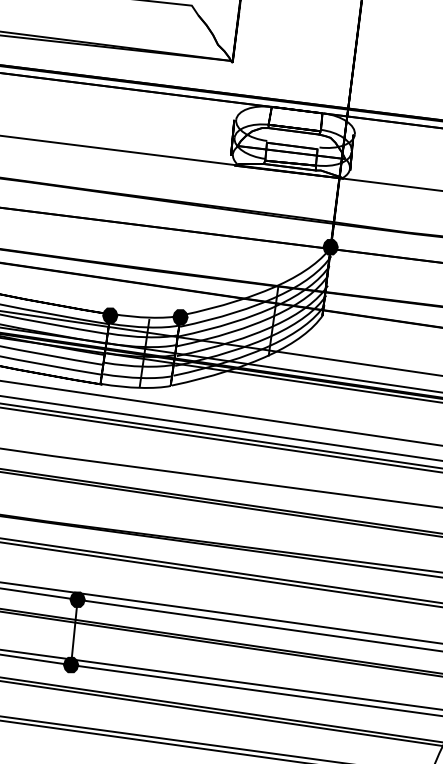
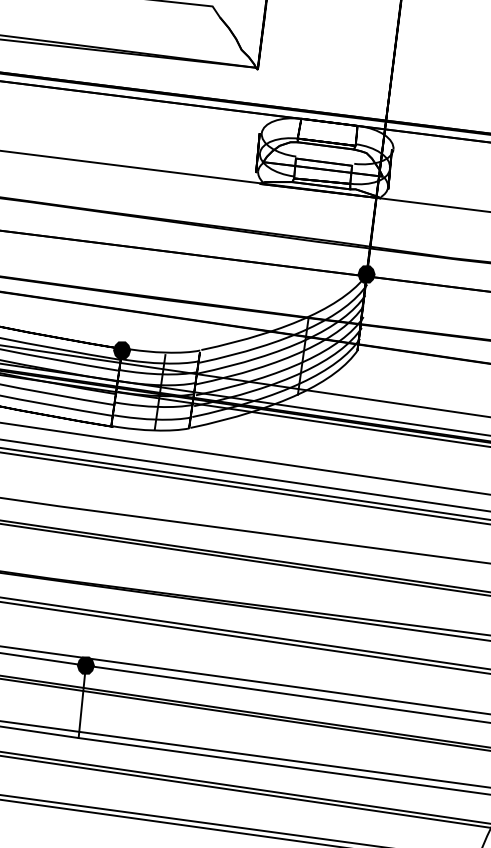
fill: (180, 317) -> (199, 352), removed
fill: (70, 664) -> (78, 737), removed

